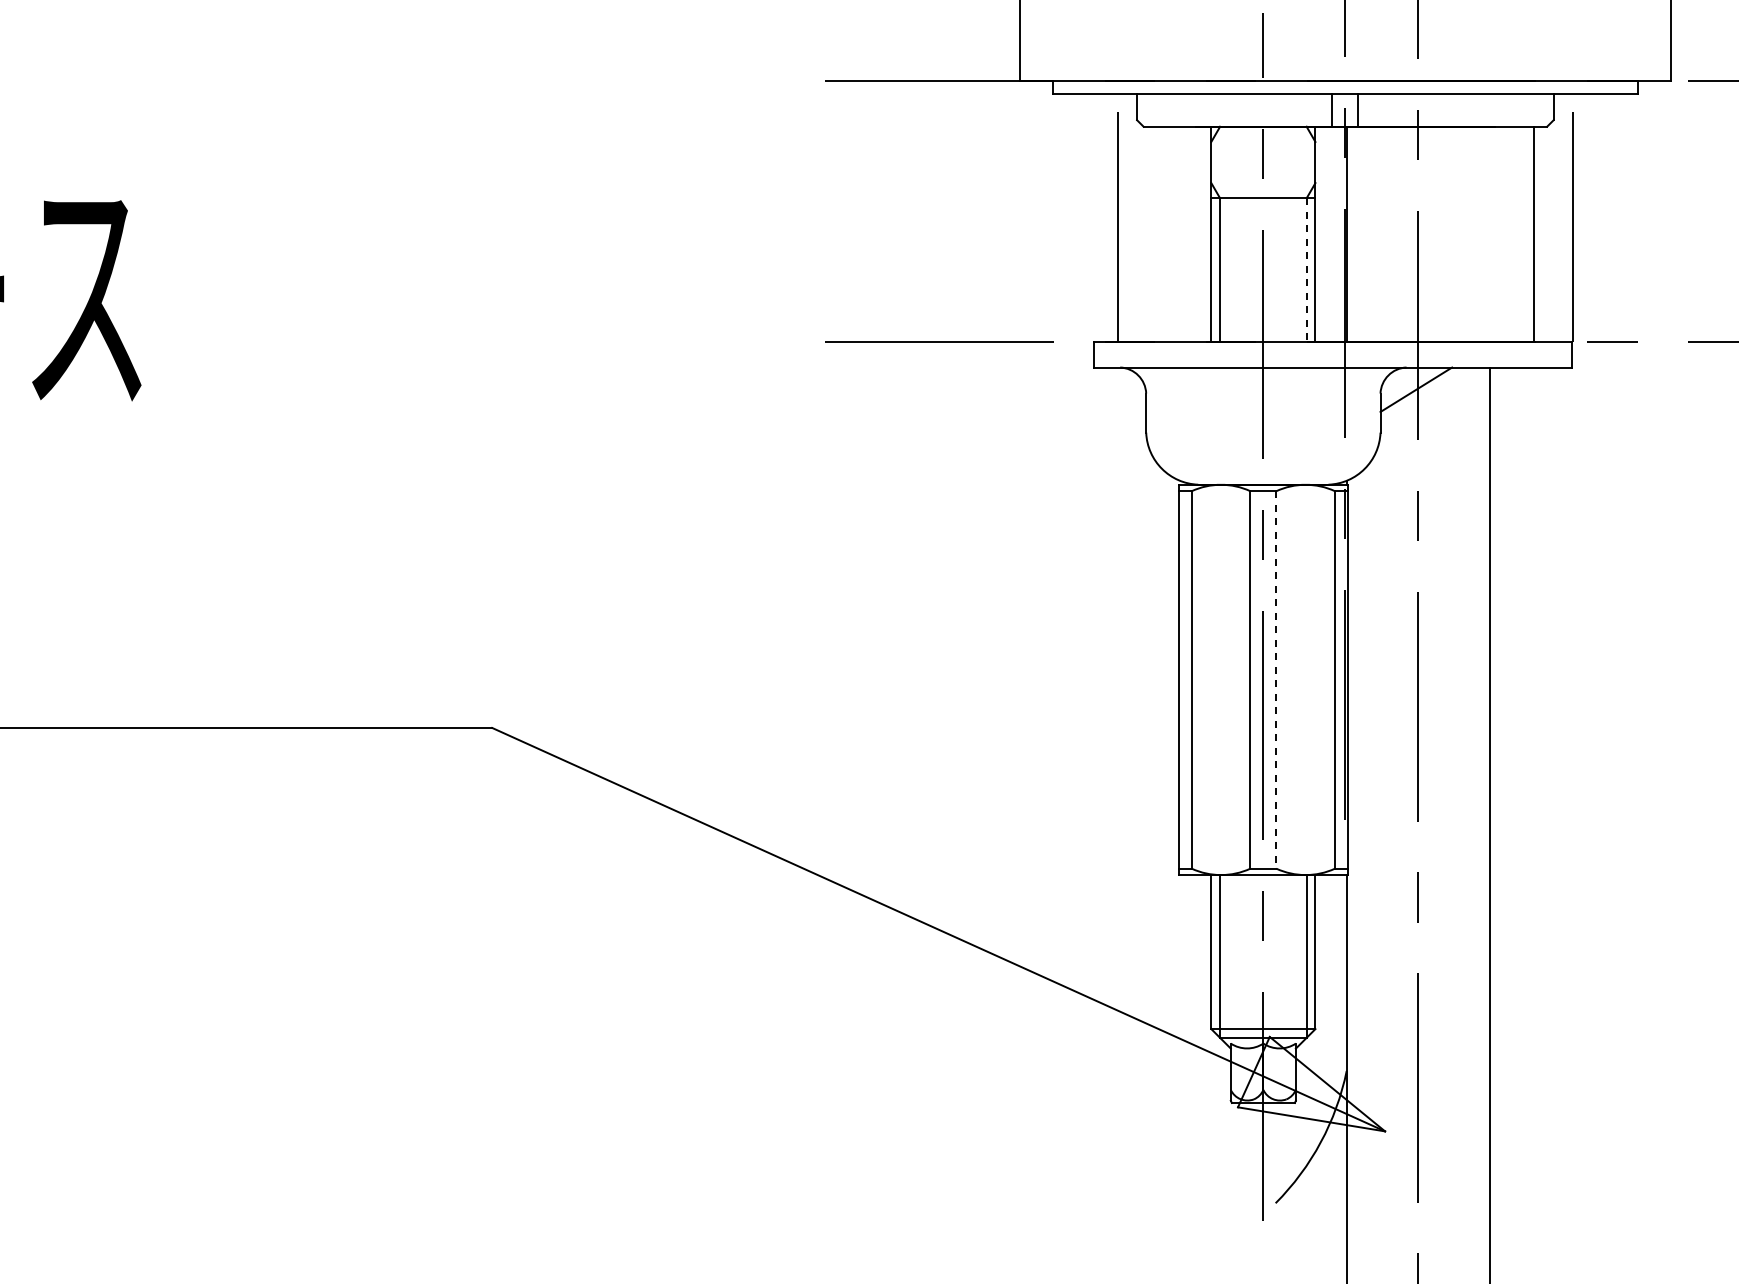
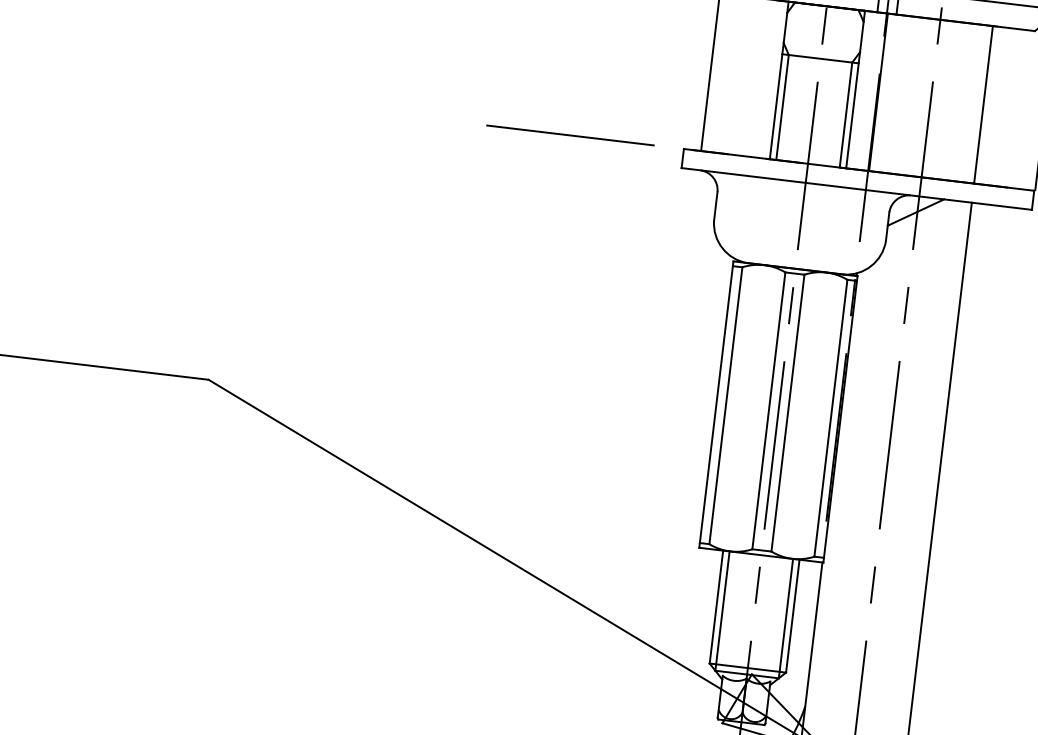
line: (1533, 233) -> (983, 104), moved
line: (1306, 269) -> (845, 114), dashed -> solid
line: (1276, 679) -> (788, 412), dashed -> solid

